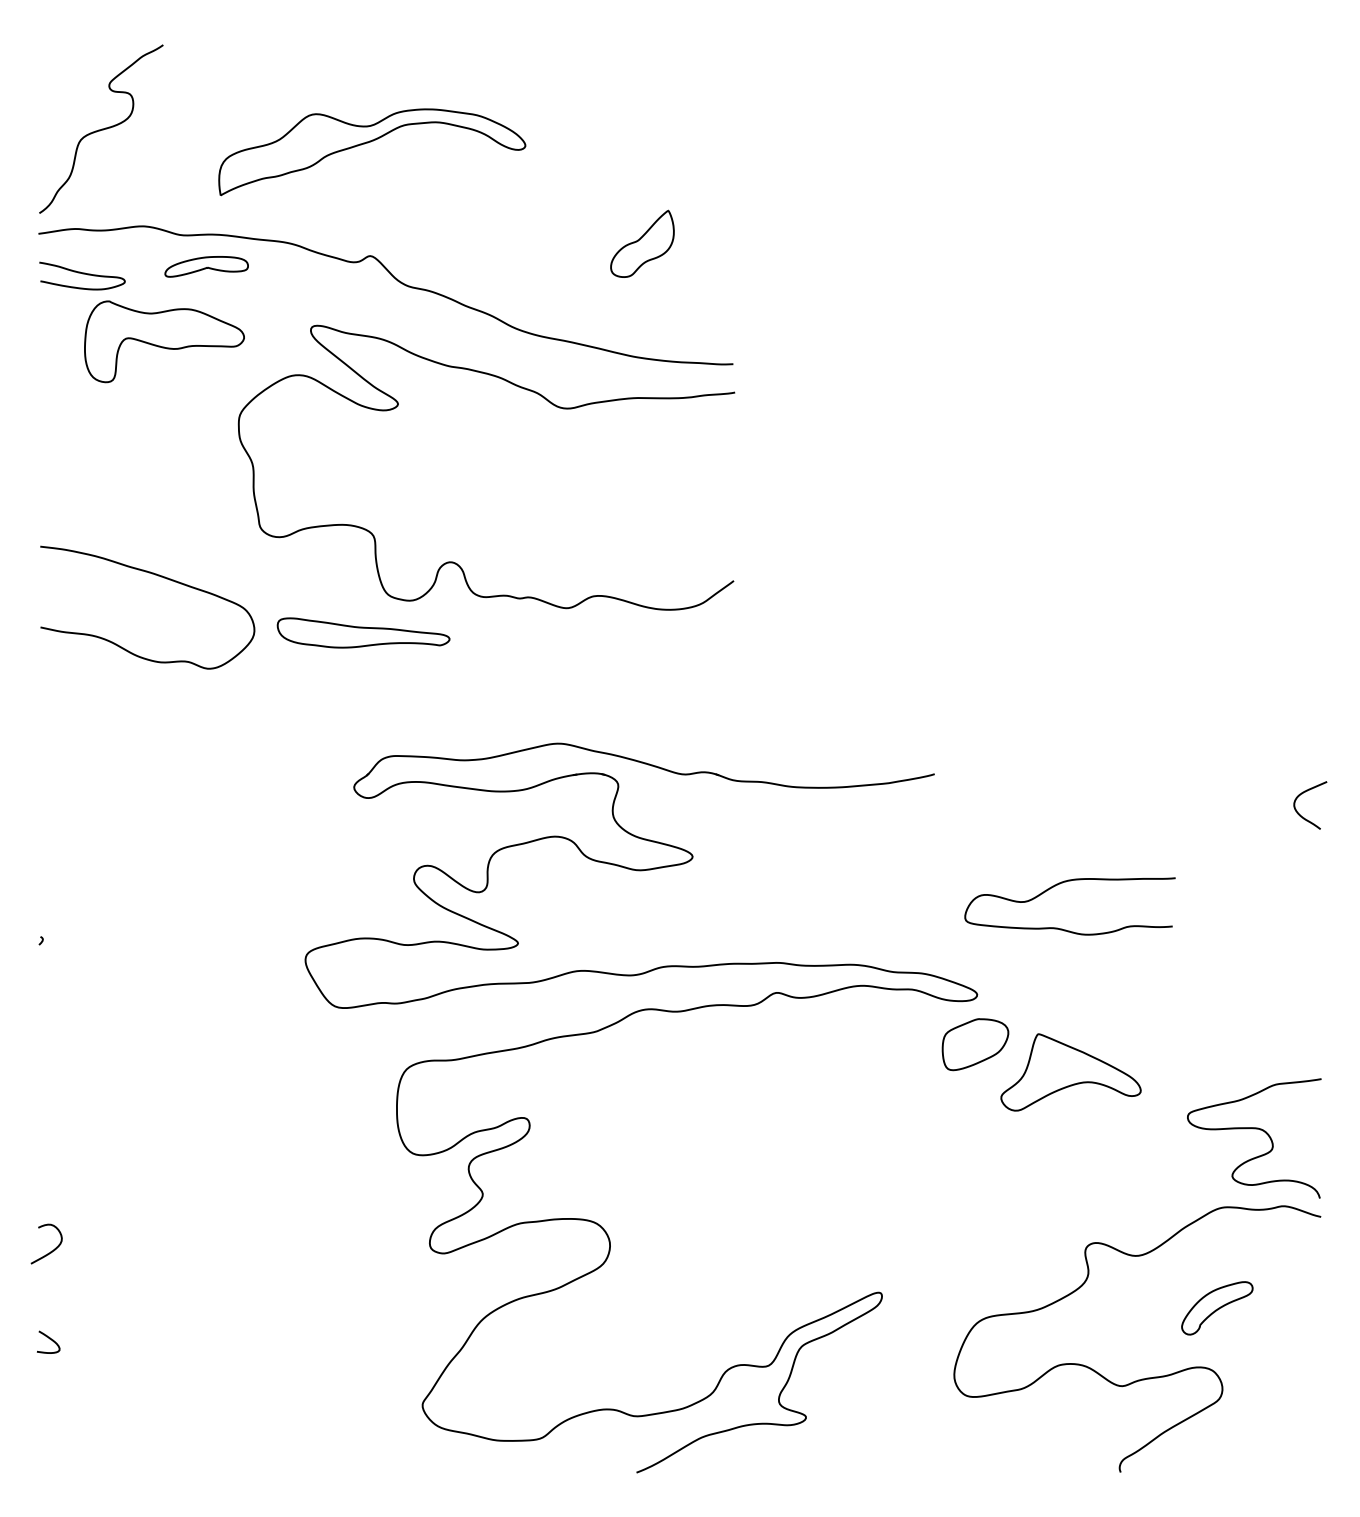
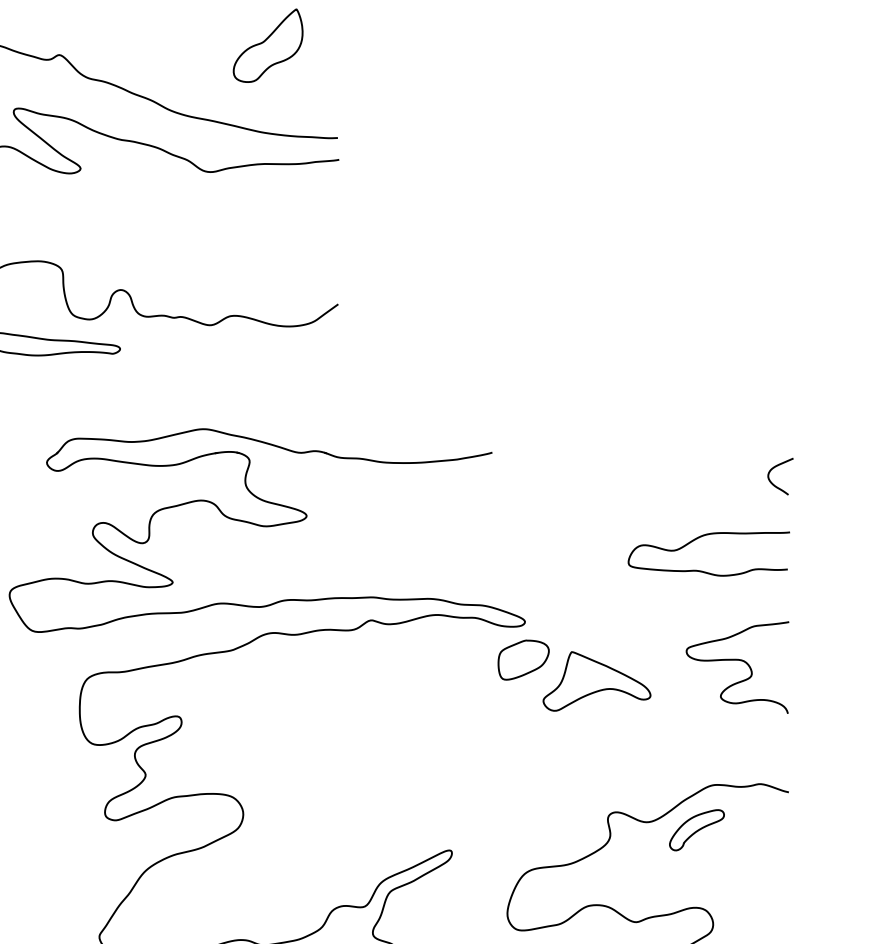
part: (642, 243) -> (268, 45), size x1.43
curve: (1062, 928) -> (703, 571), moved
curve: (1254, 1129) -> (737, 660), moved
part: (1217, 1308) -> (697, 830), moved

